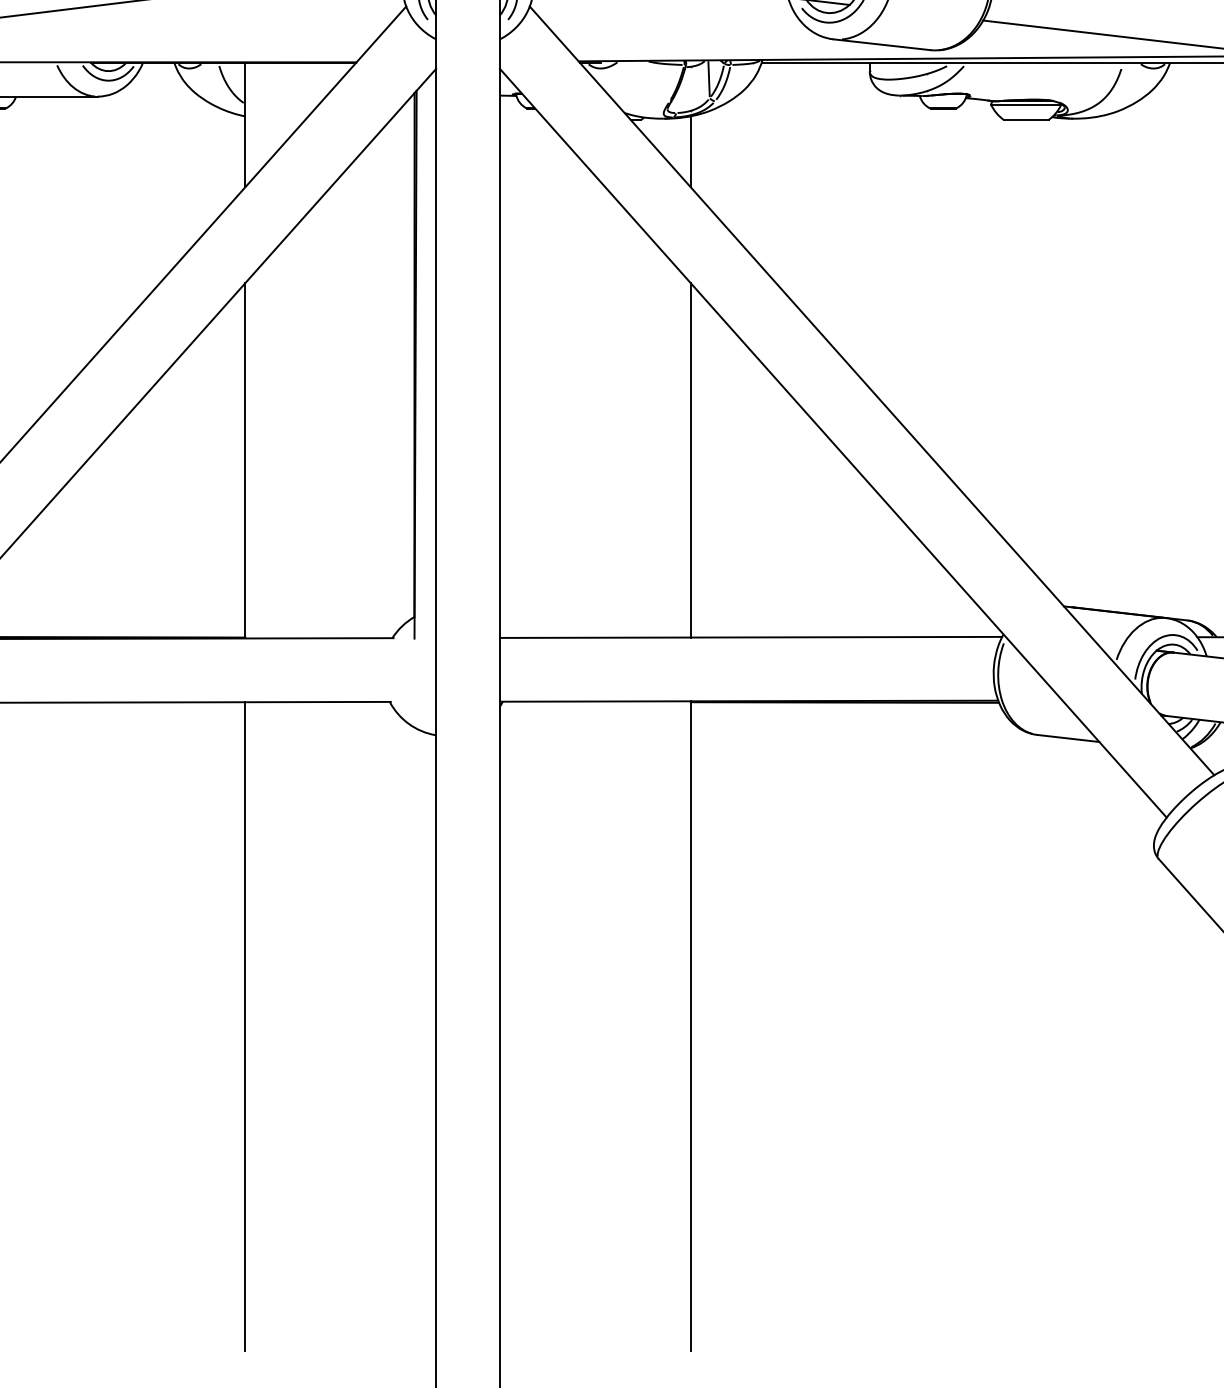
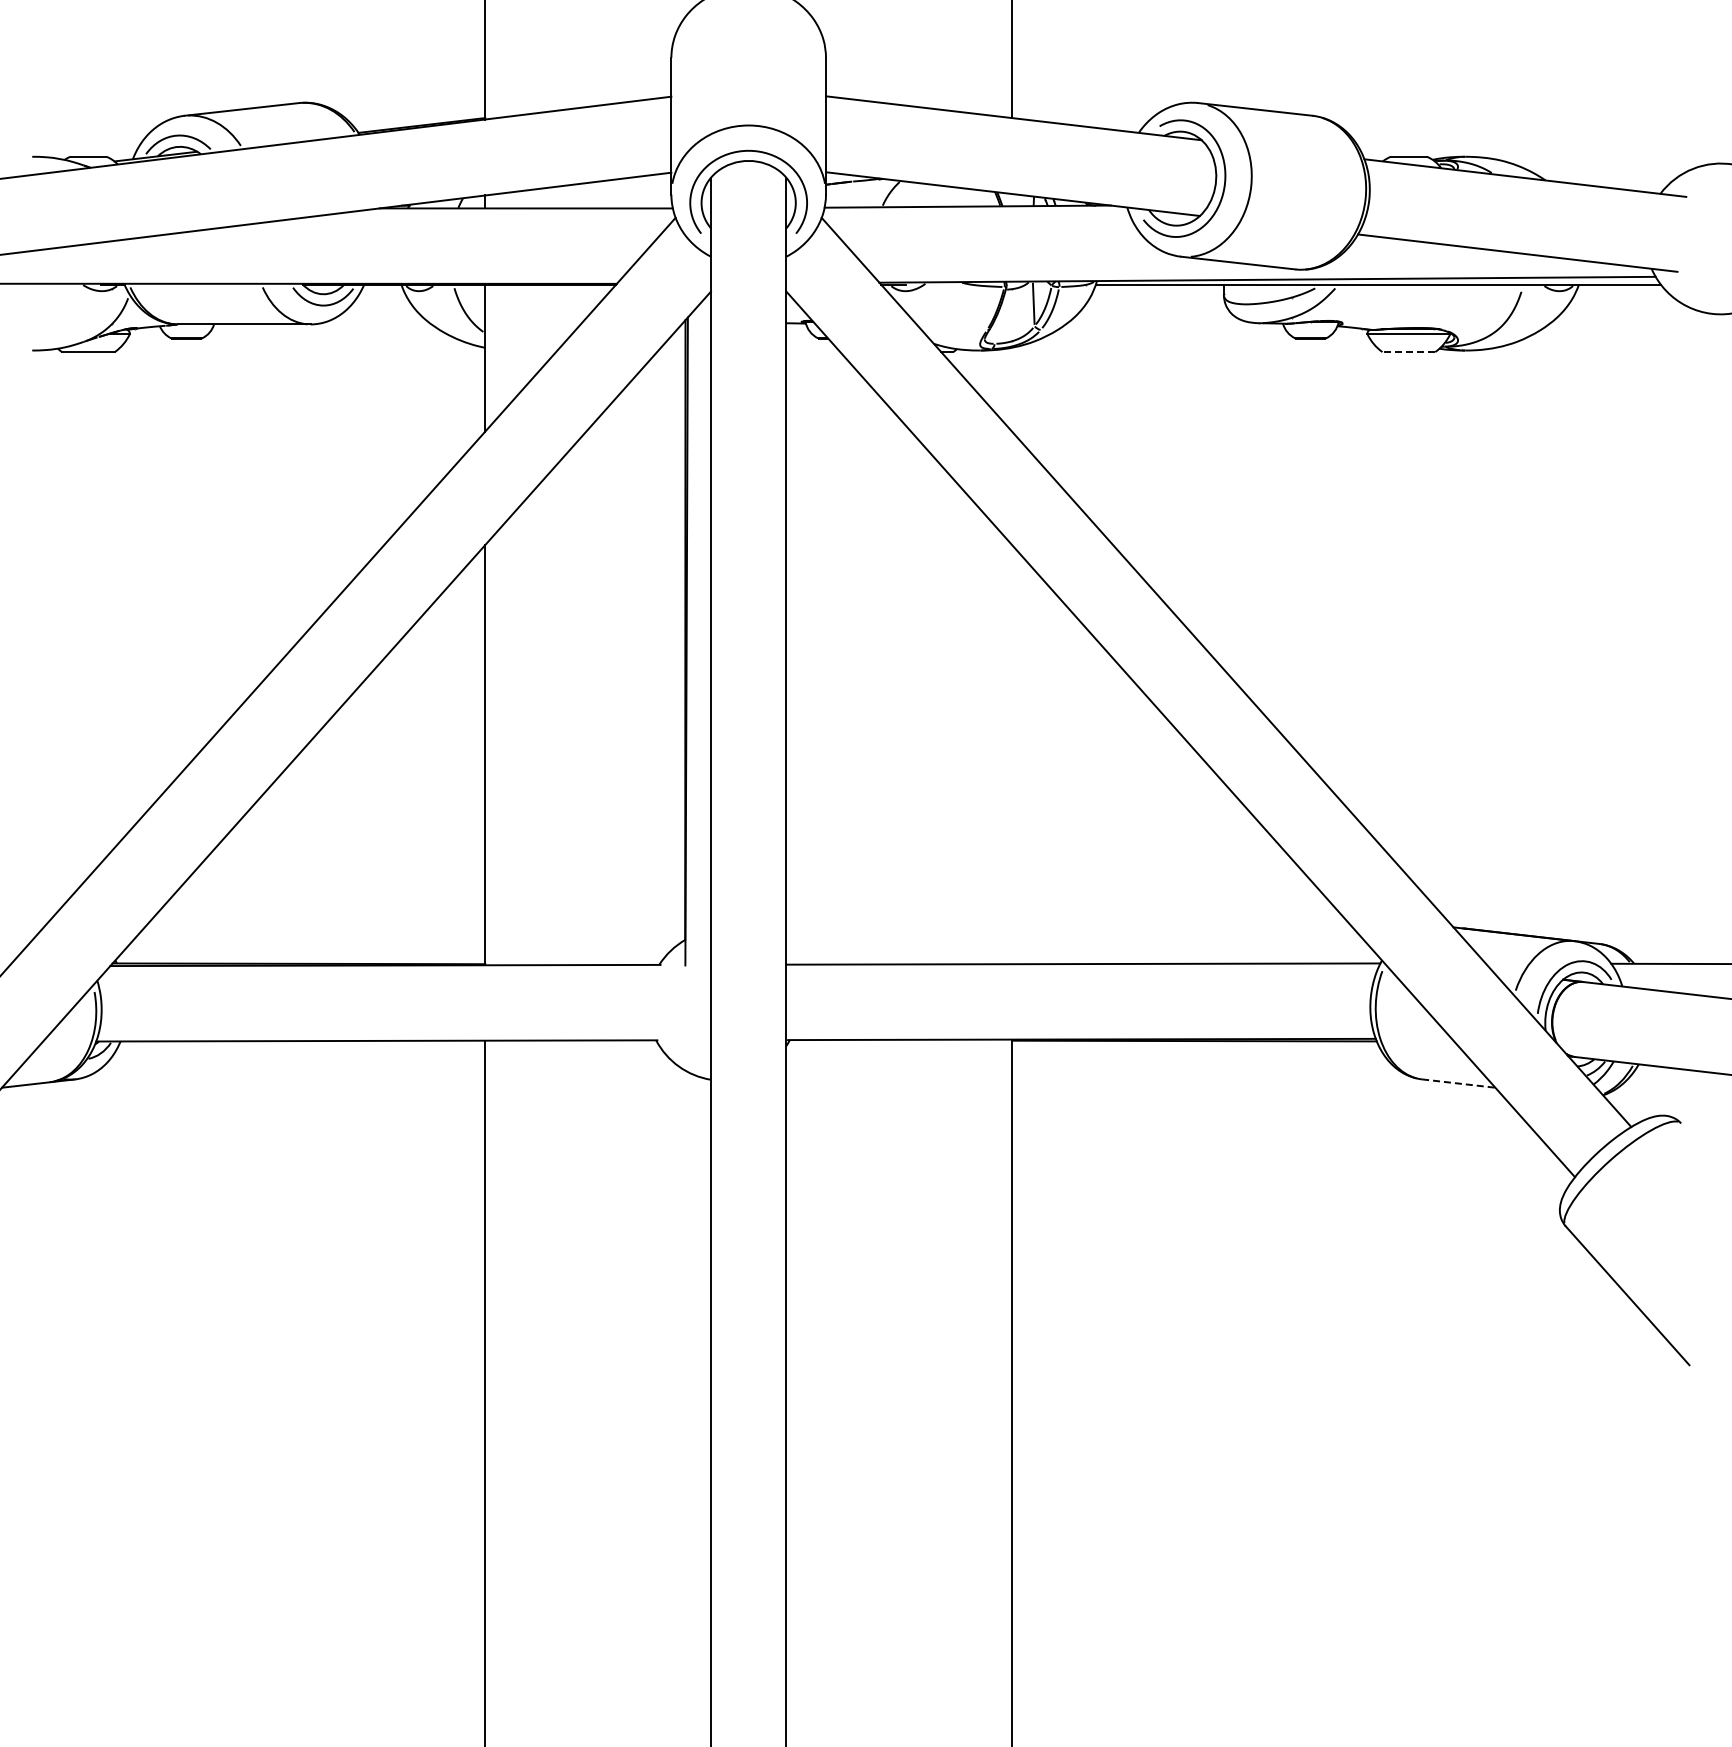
line: (1025, 120) -> (1408, 352), solid -> dashed
line: (691, 151) -> (1012, 389), removed
line: (691, 460) -> (1012, 754), removed
line: (1068, 738) -> (1458, 1083), solid -> dashed

